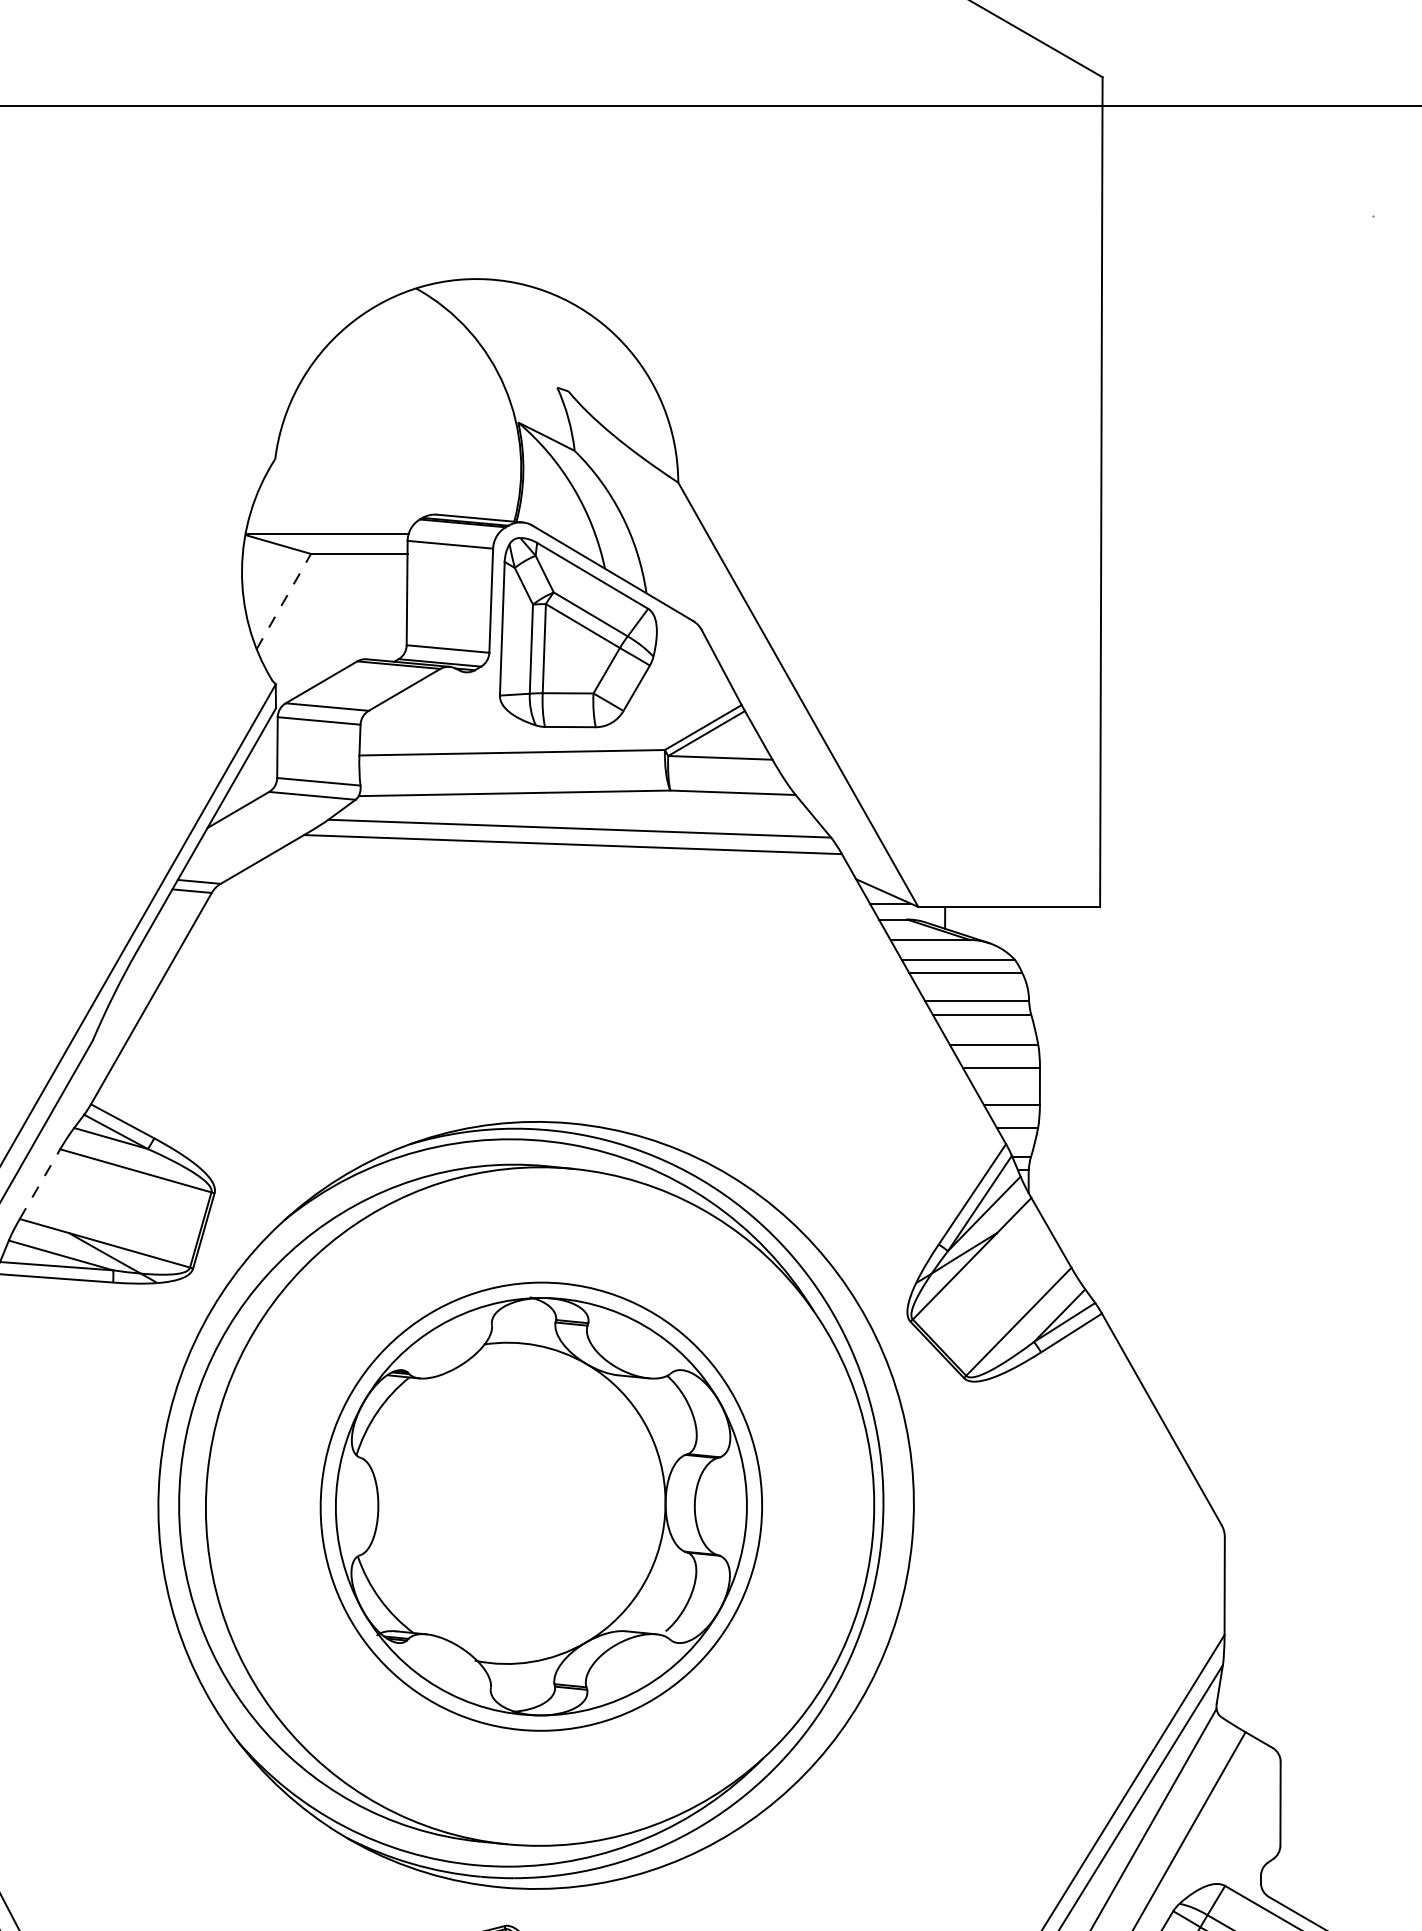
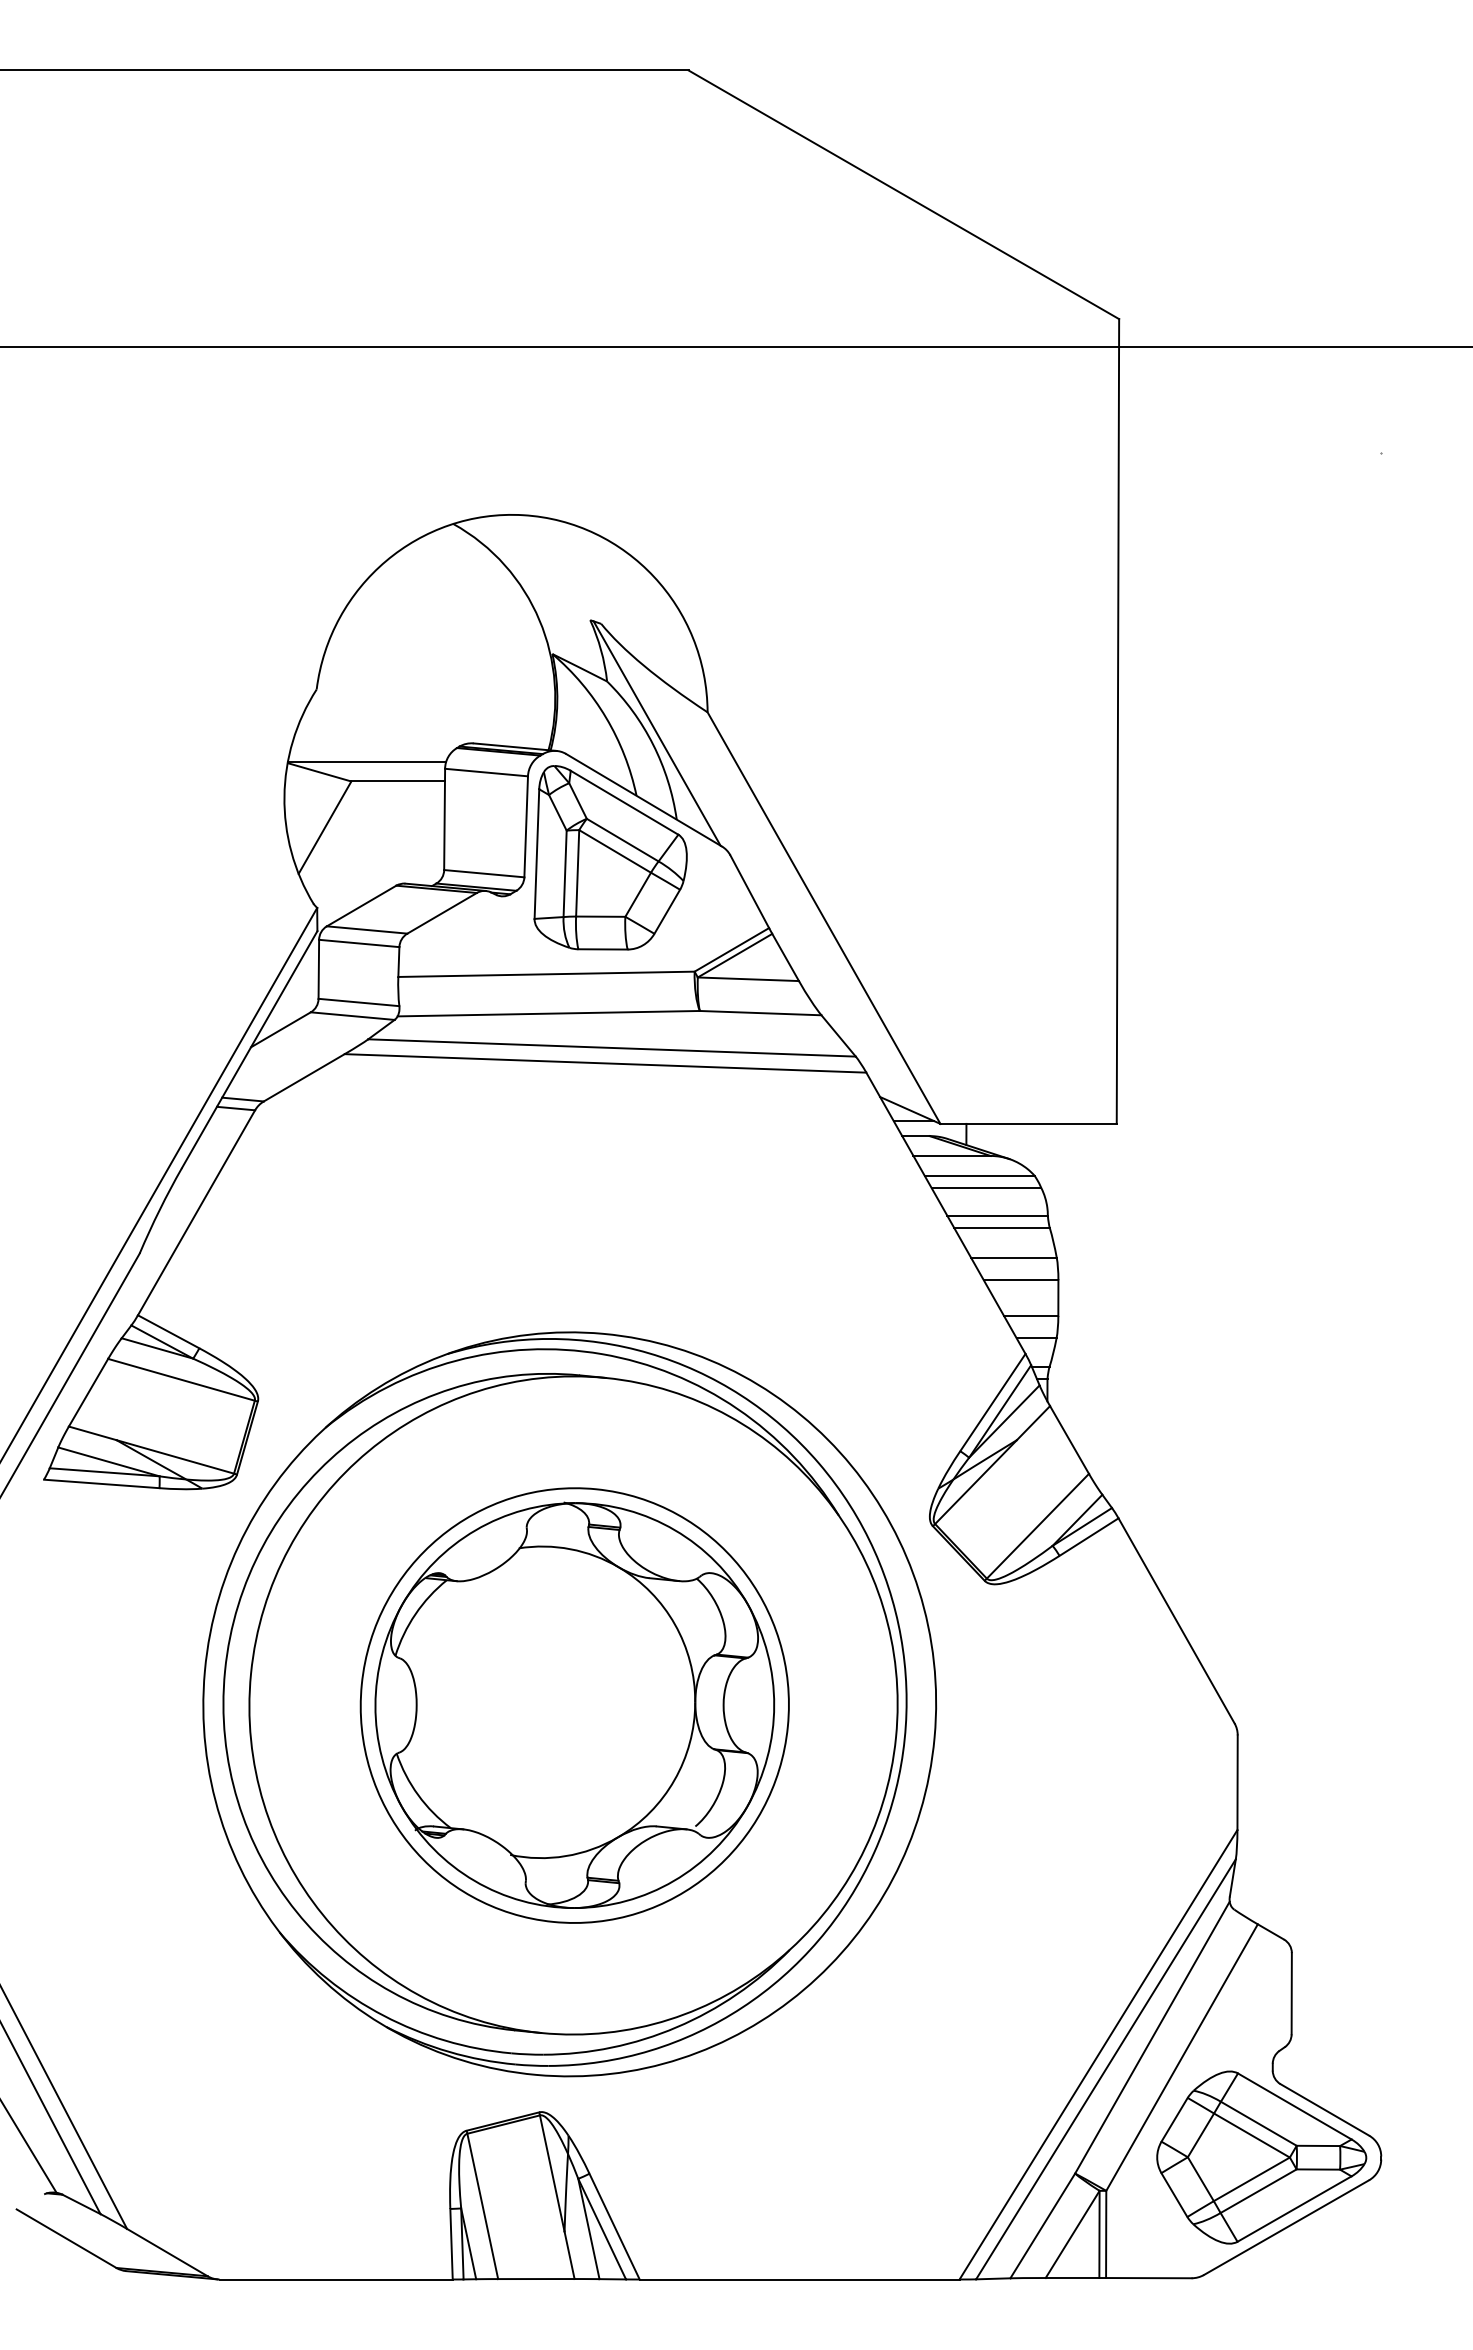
line: (625, 504) -> (656, 733), added
line: (284, 601) -> (325, 827), dashed -> solid
line: (39, 1183) -> (88, 1392), dashed -> solid

